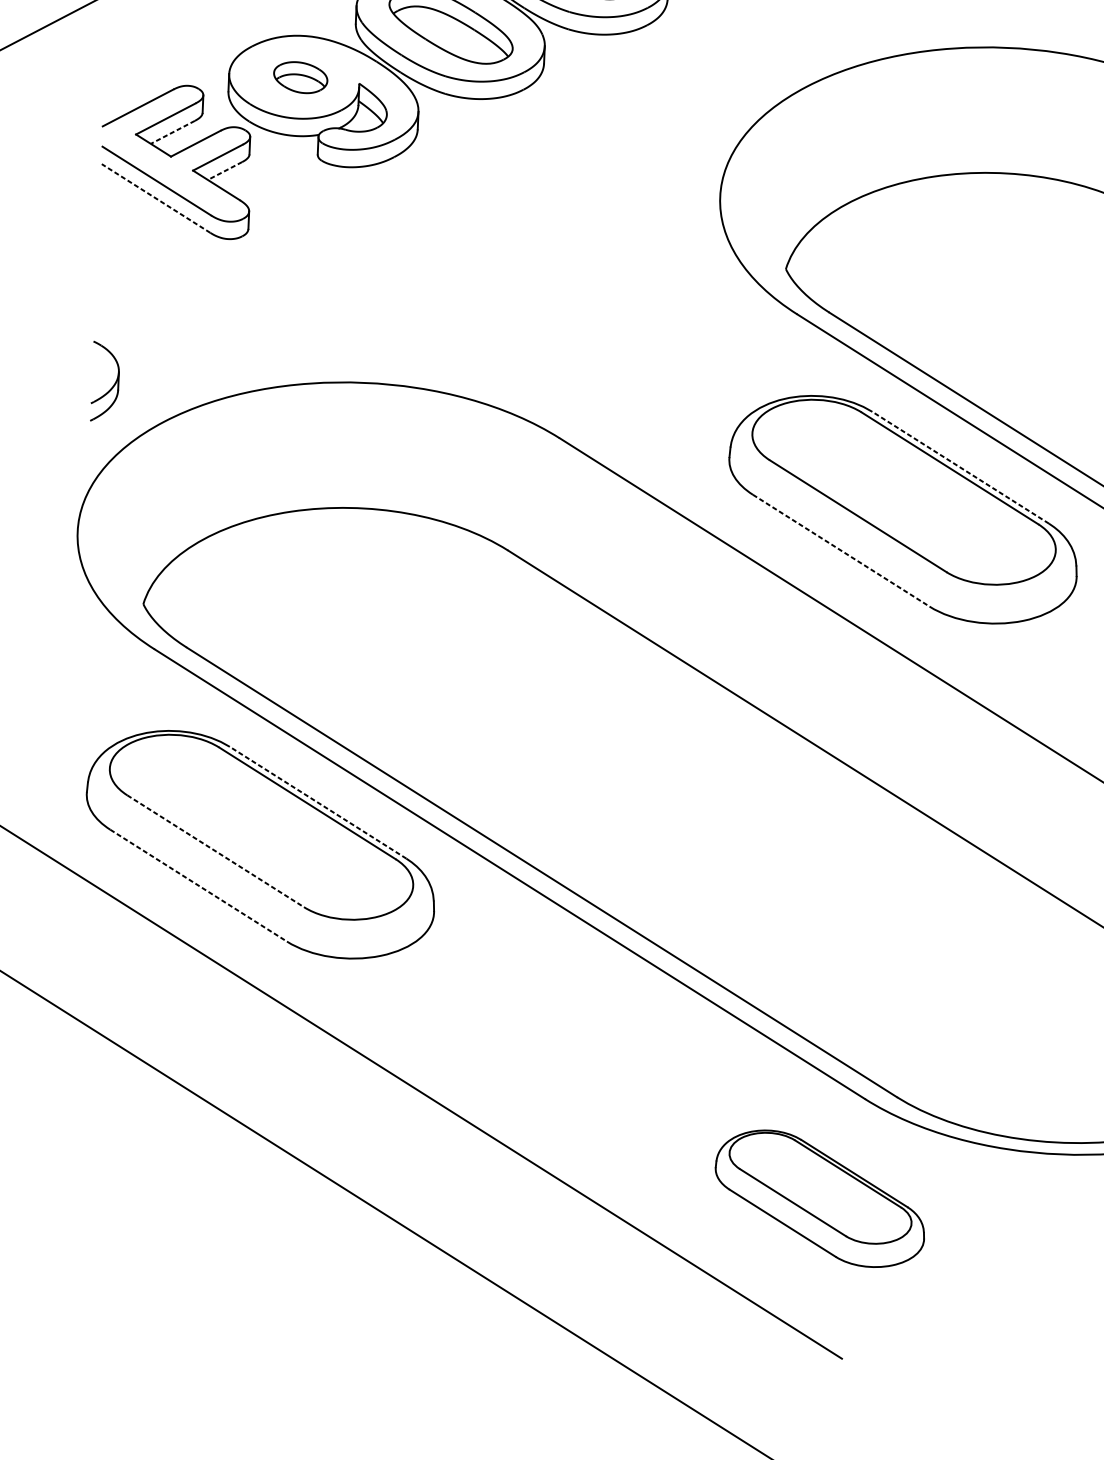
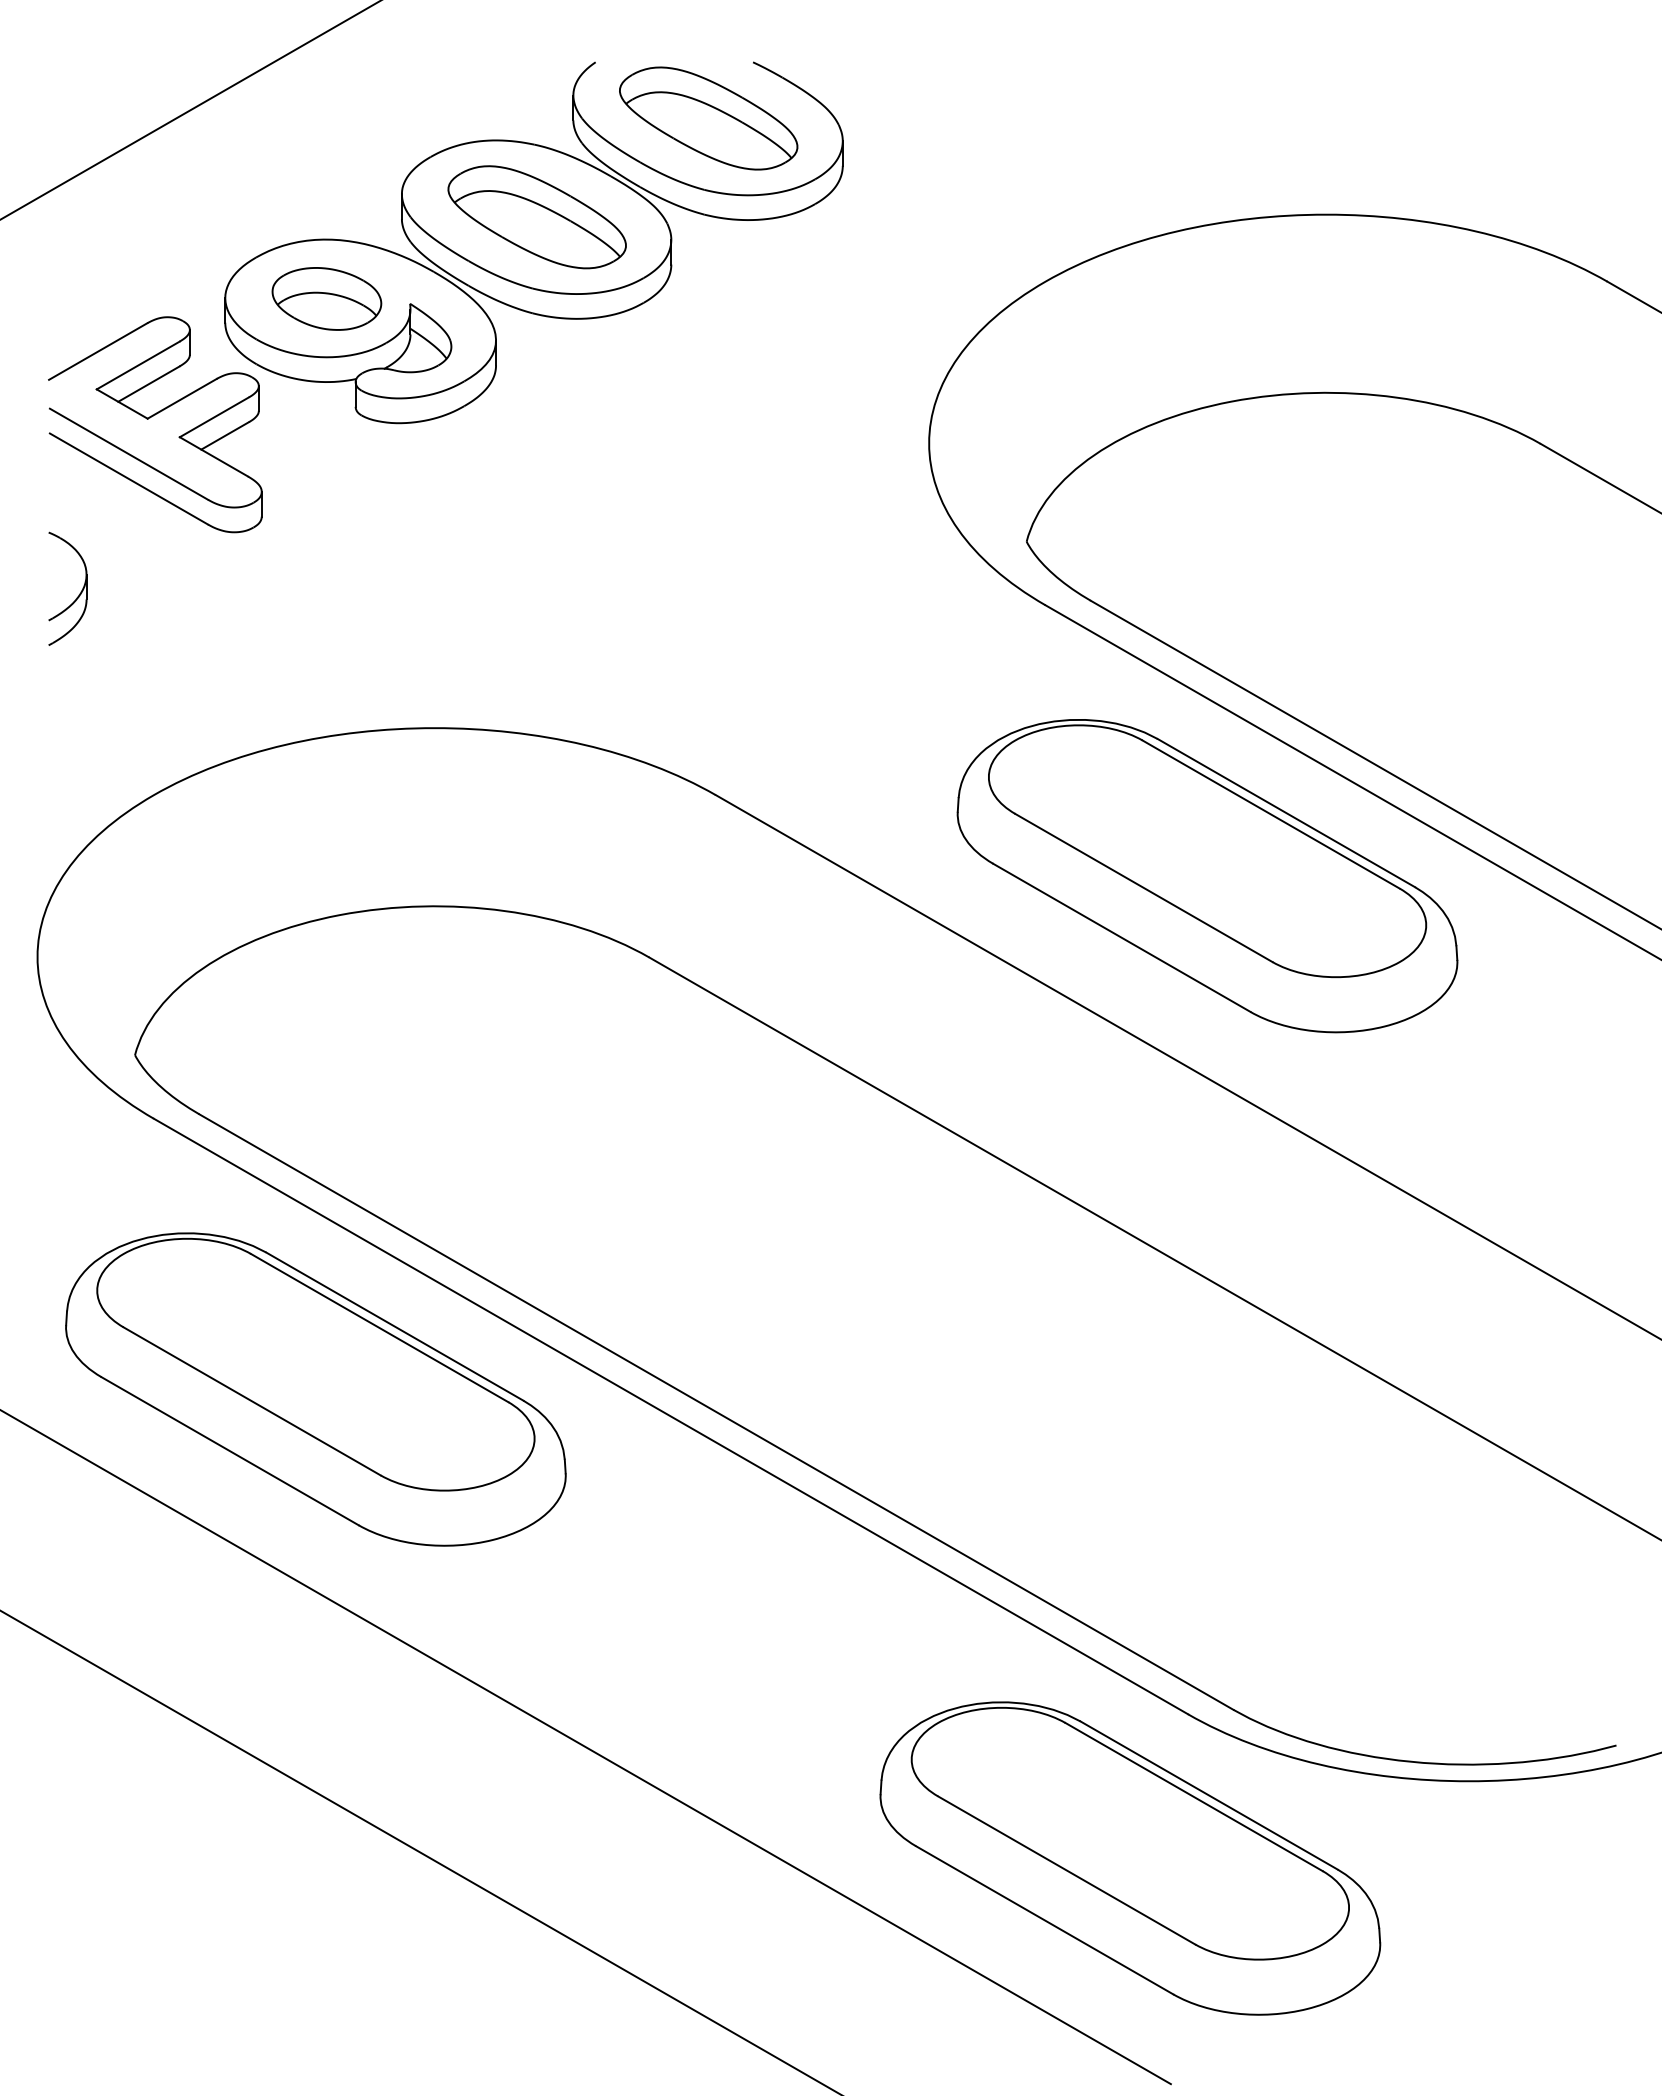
part: (300, 77) -> (326, 298), size x1.43
line: (172, 132) -> (148, 384), dashed -> solid
line: (224, 171) -> (224, 436), dashed -> solid
line: (155, 198) -> (128, 478), dashed -> solid
part: (111, 388) -> (76, 597), moved
line: (960, 467) -> (1285, 812), dashed -> solid
line: (841, 551) -> (1122, 938), dashed -> solid
line: (317, 802) -> (394, 1326), dashed -> solid
line: (215, 851) -> (252, 1401), dashed -> solid
line: (198, 885) -> (230, 1451), dashed -> solid
part: (820, 1198) -> (1130, 1858), size x1.67

